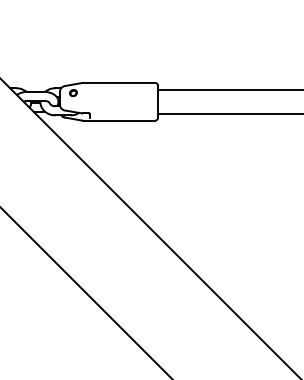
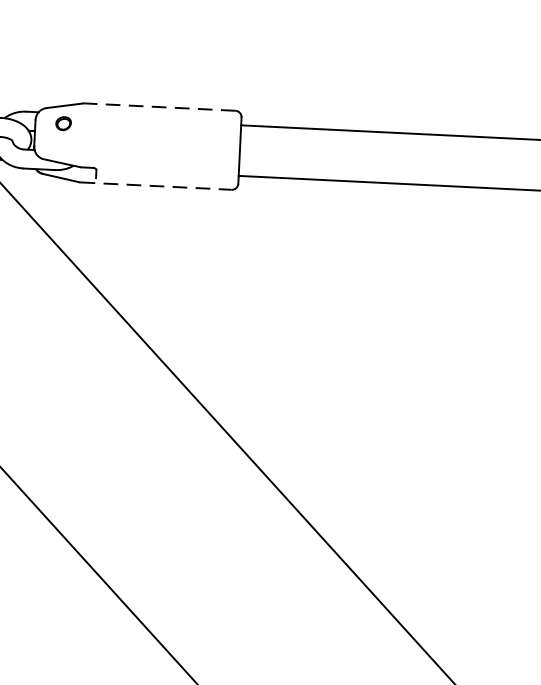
line: (118, 82) -> (159, 106), solid -> dashed
line: (119, 120) -> (157, 185), solid -> dashed

